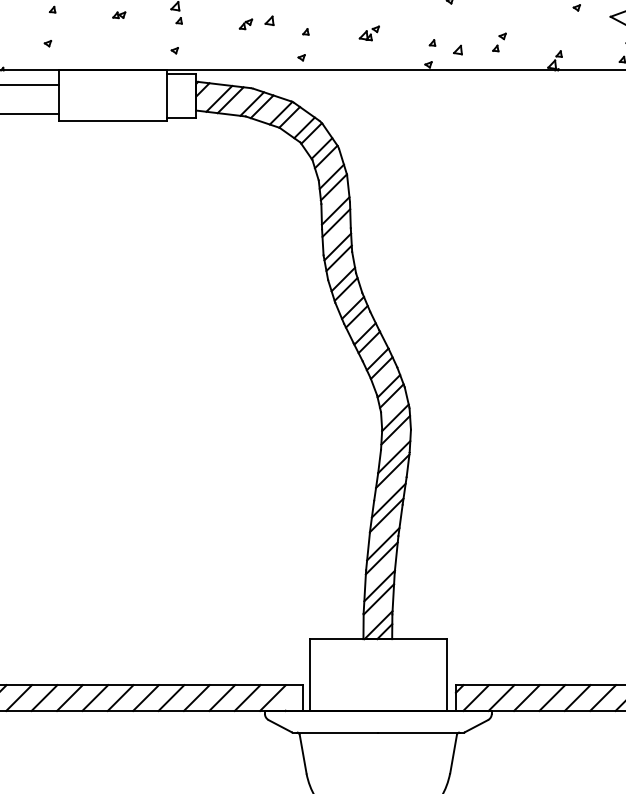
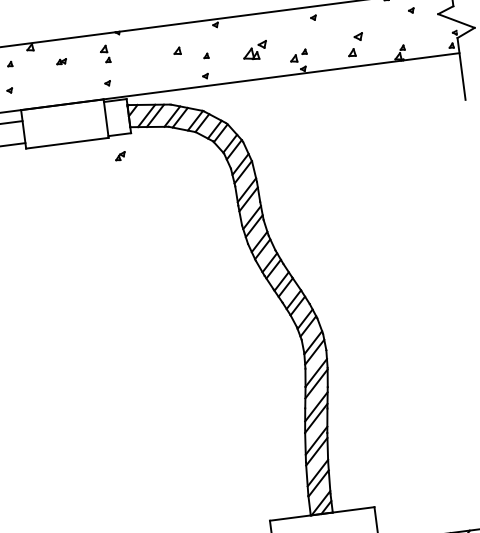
part: (245, 24) -> (120, 156), moved
part: (368, 33) -> (254, 51), size x1.6
part: (499, 42) -> (355, 44), size x1.6
part: (457, 49) -> (293, 58), moved

